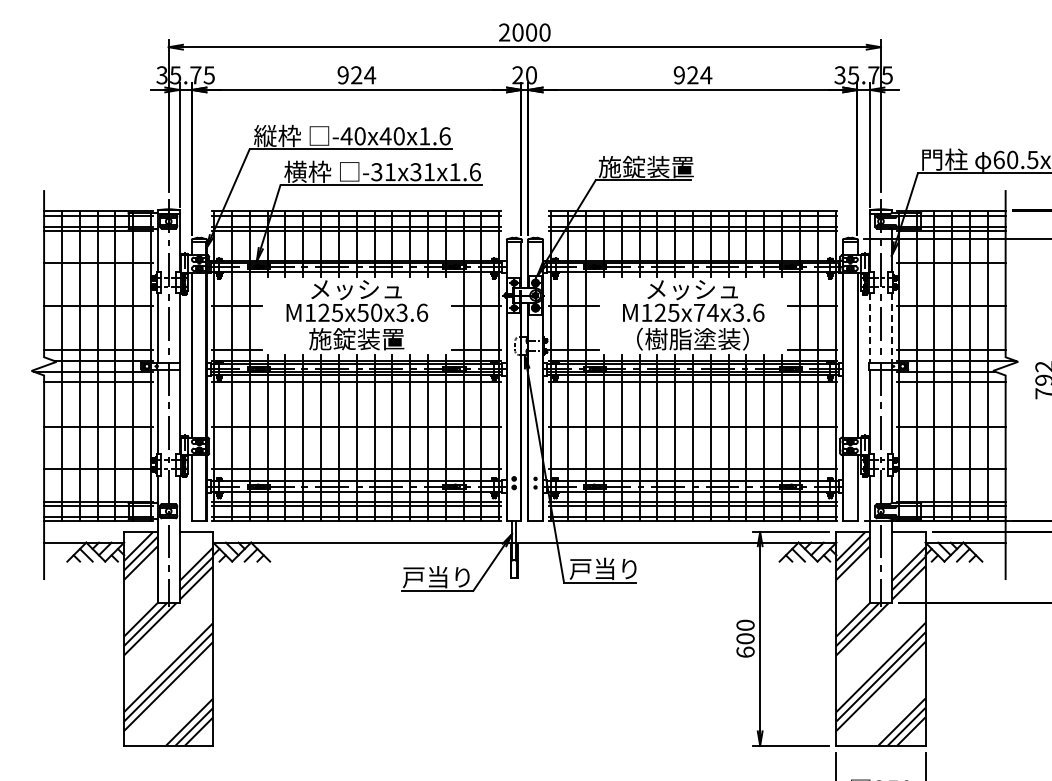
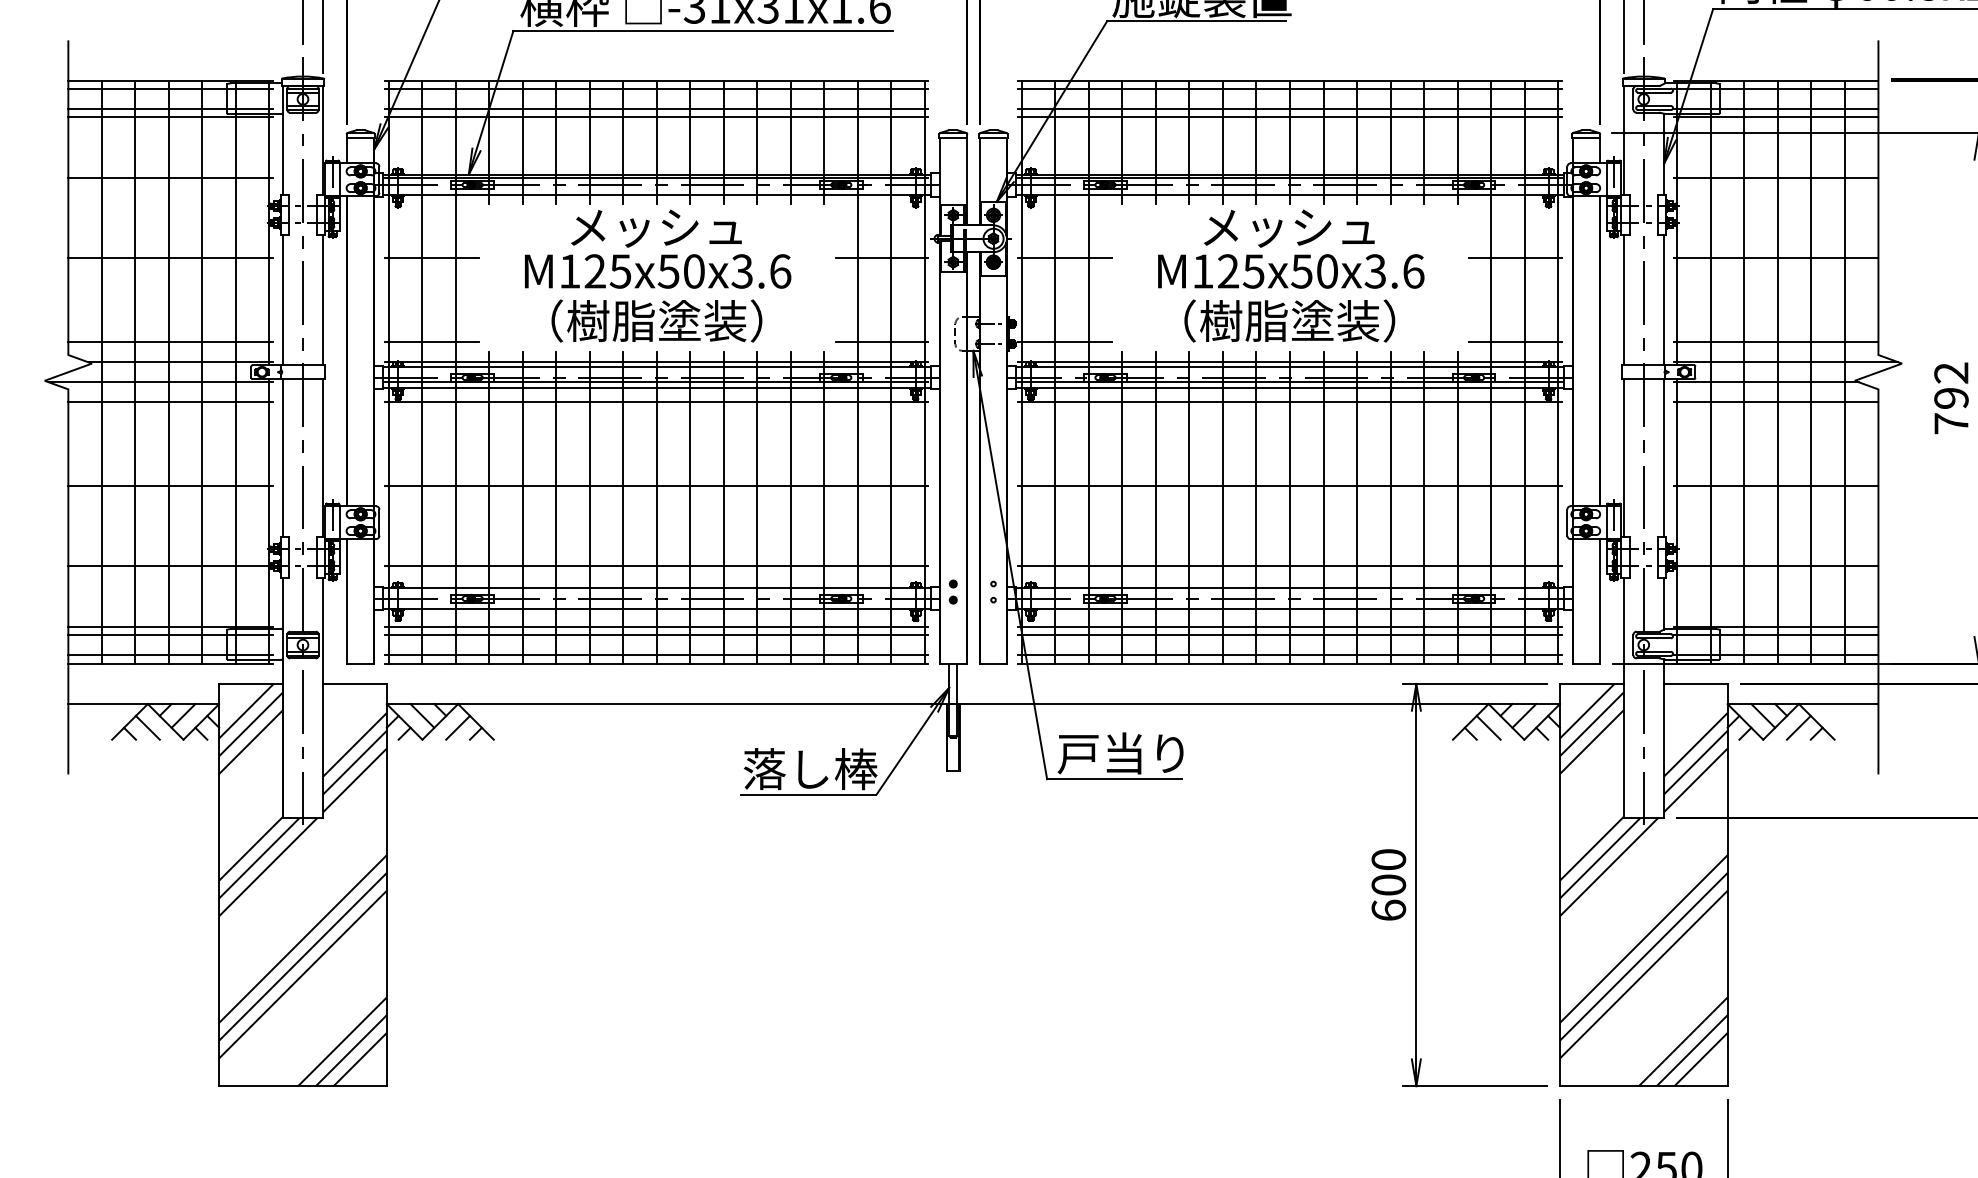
text: (705, 312) -> (1313, 270), M125x74x3.6 -> M125x50x3.6
line: (870, 328) -> (1624, 300), dashed -> solid
line: (891, 328) -> (1663, 300), dashed -> solid
text: (356, 338) -> (656, 319), 施錠装置 -> （樹脂塗装）
text: (438, 577) -> (810, 769), 戸当り -> 落し棒

